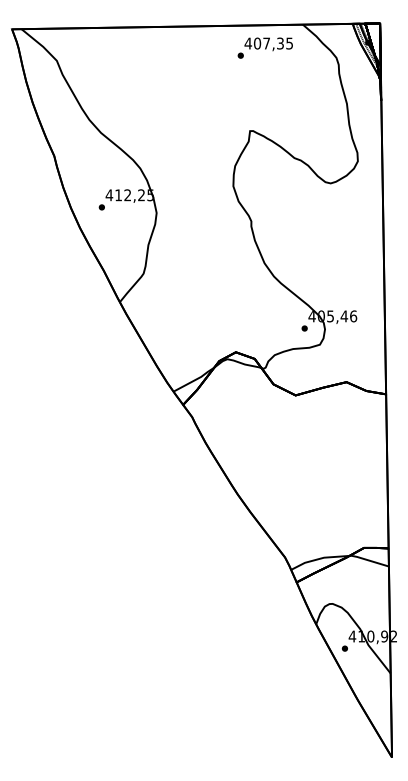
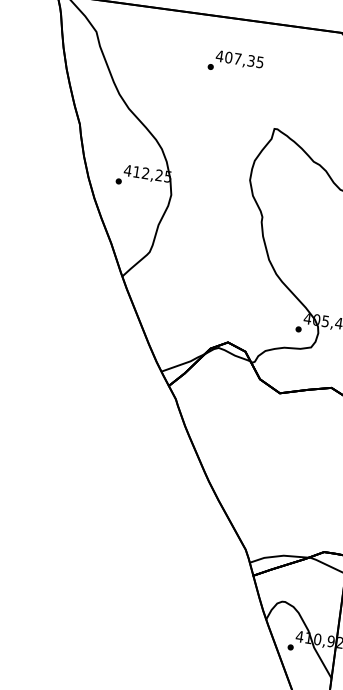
text: (264, 47) -> (235, 62), moved

